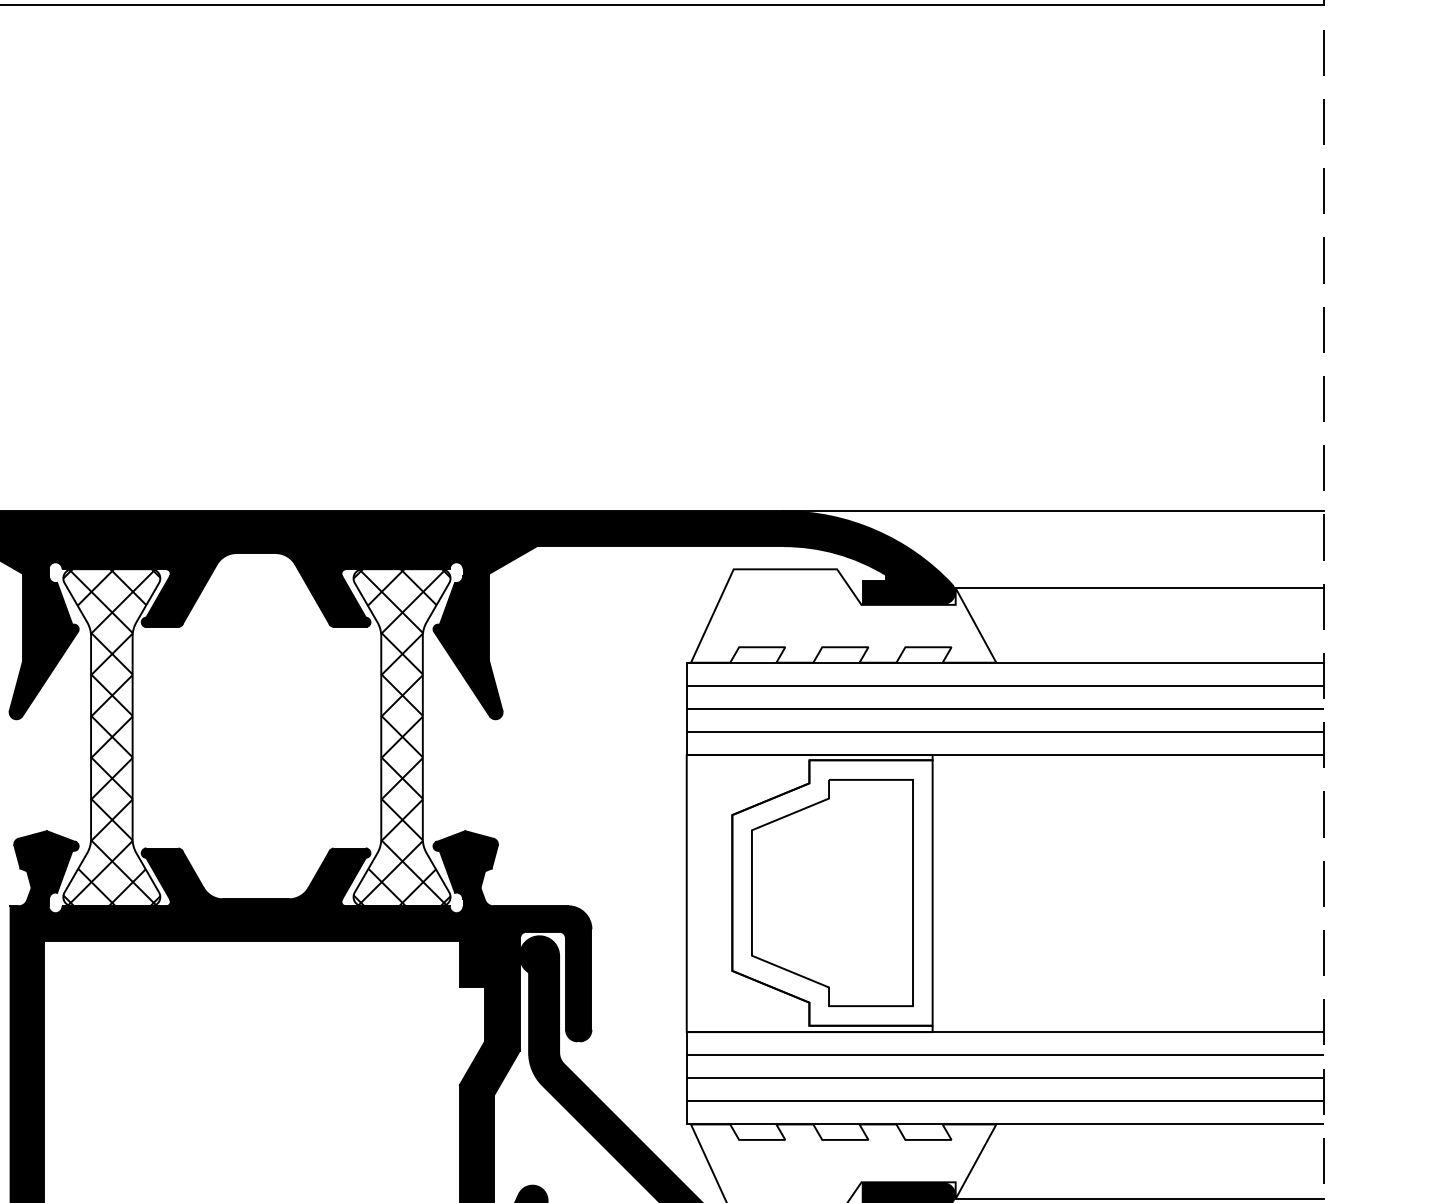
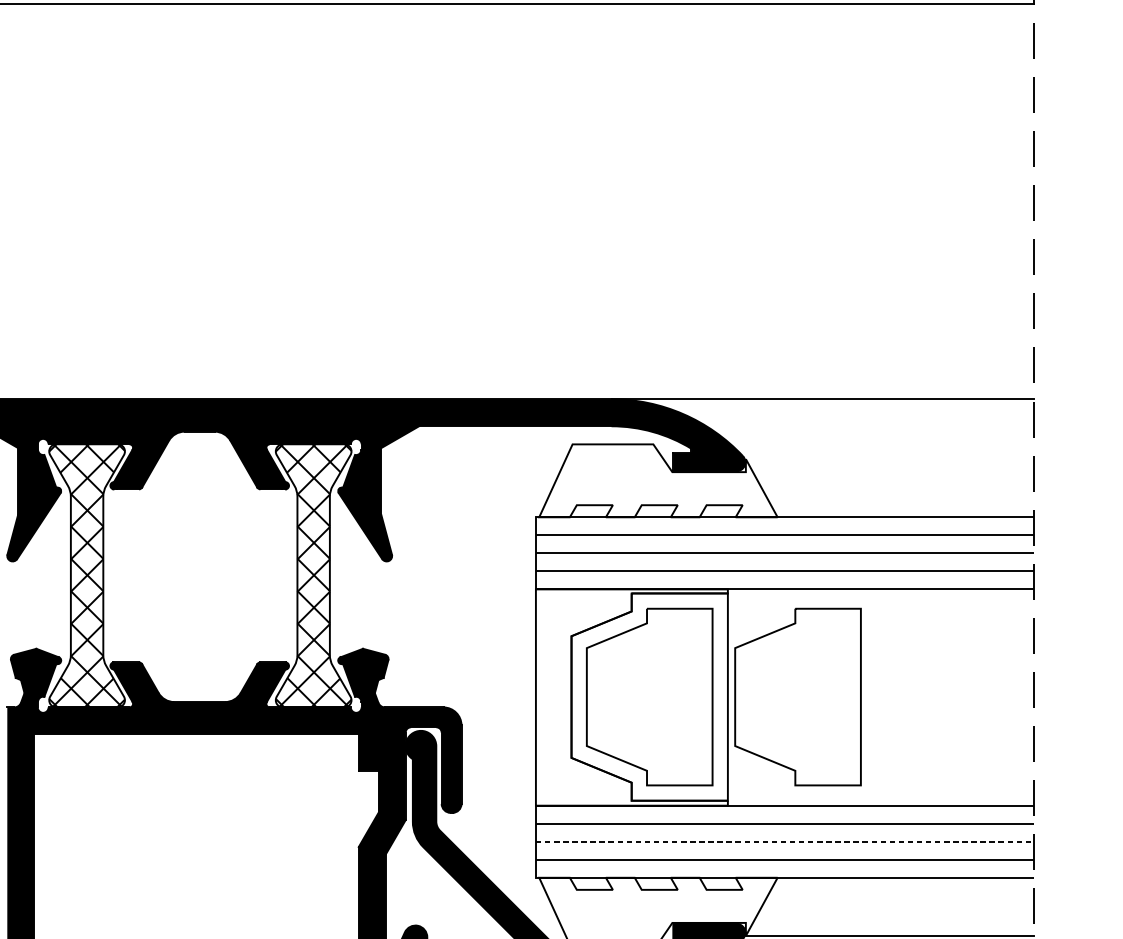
line: (1139, 588) -> (889, 459), removed
part: (1022, 892) -> (798, 696), added
line: (1005, 1078) -> (784, 841), solid -> dashed

